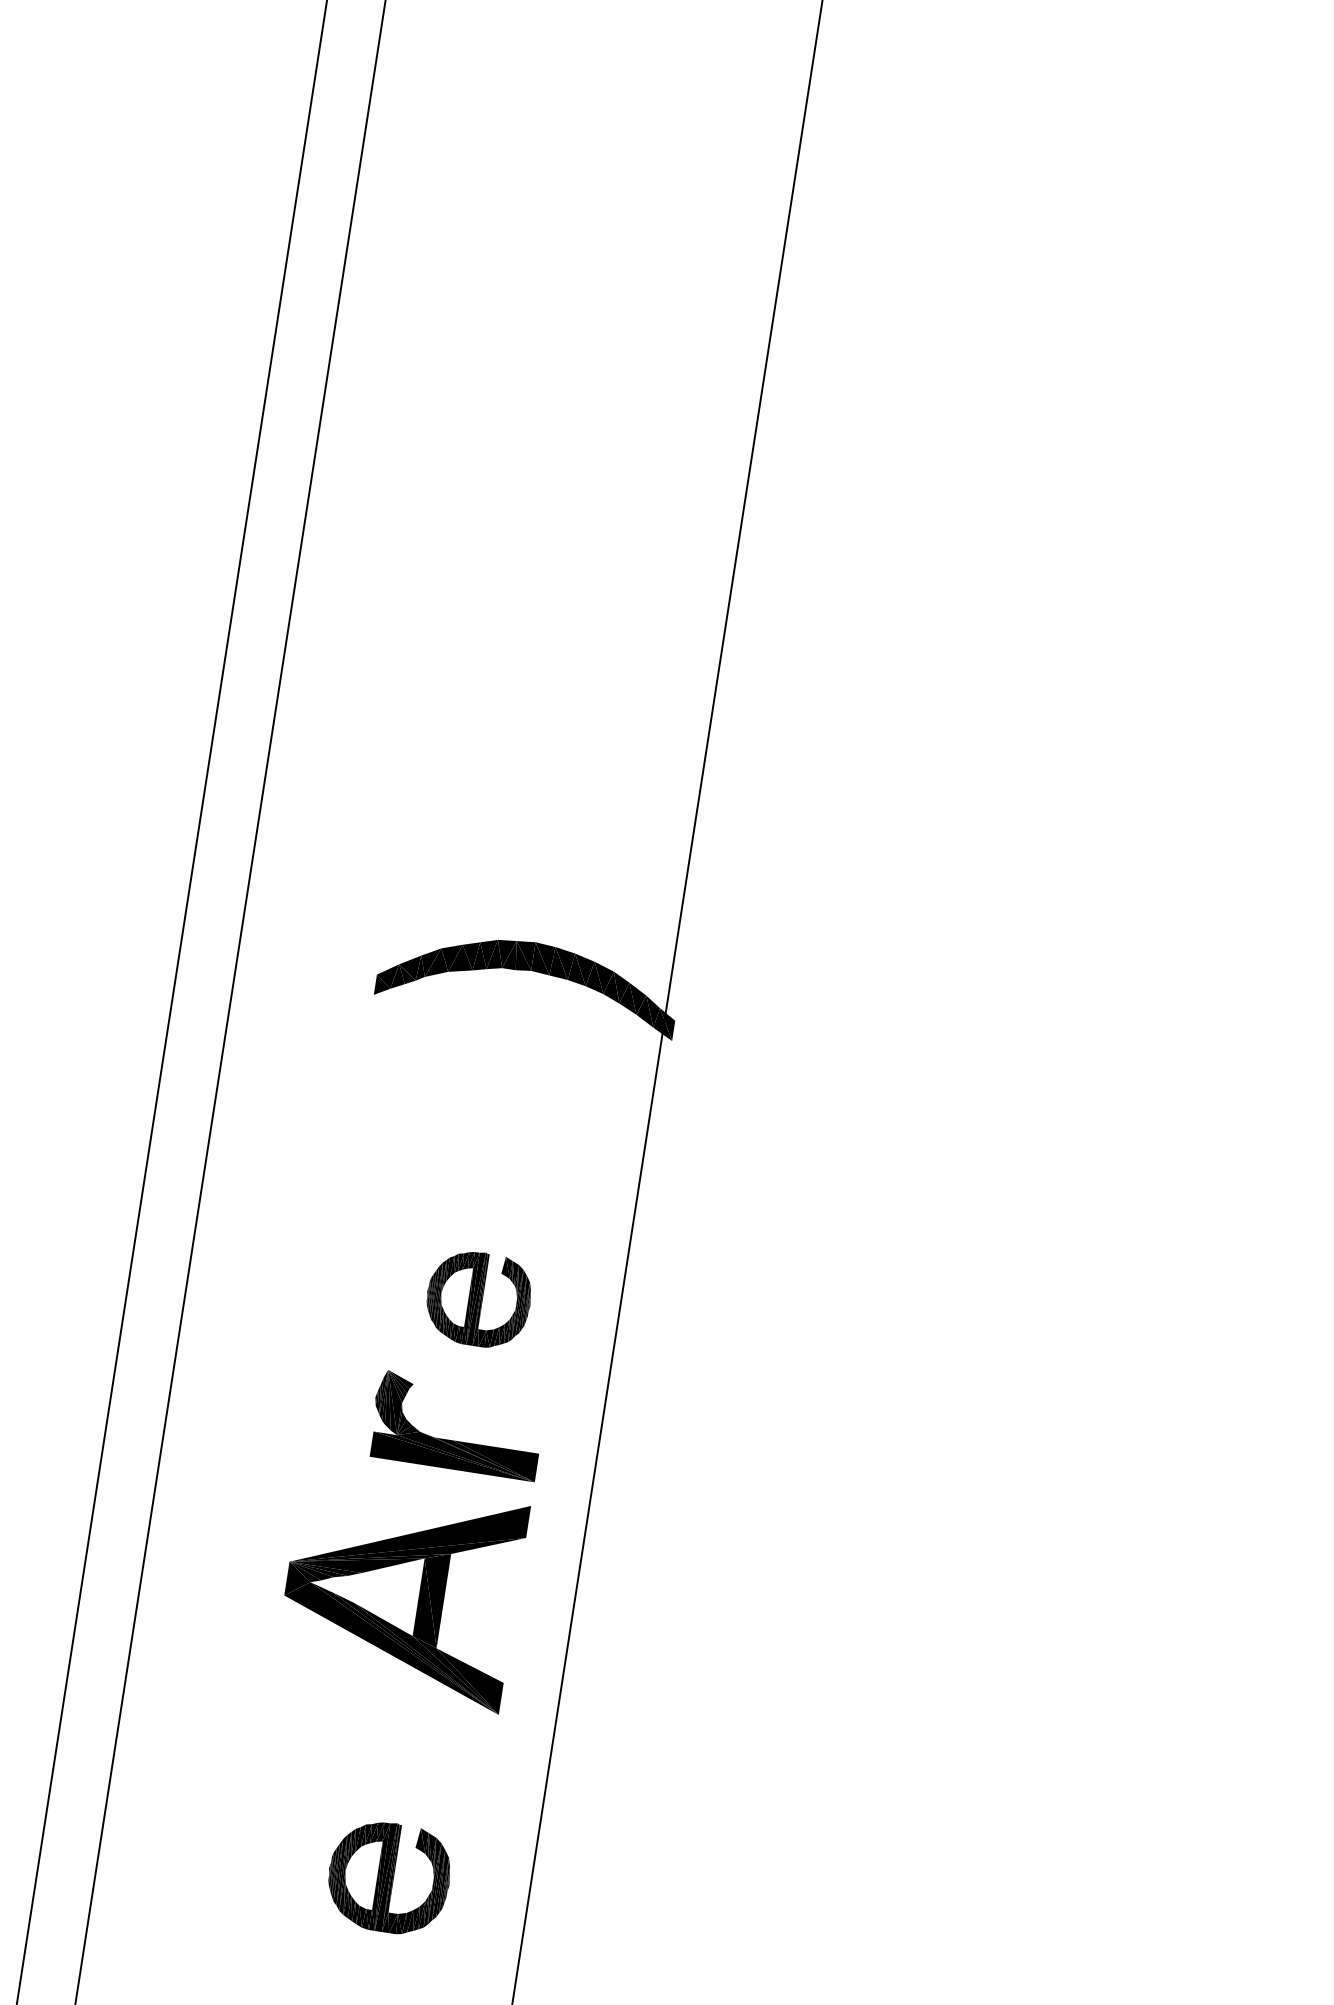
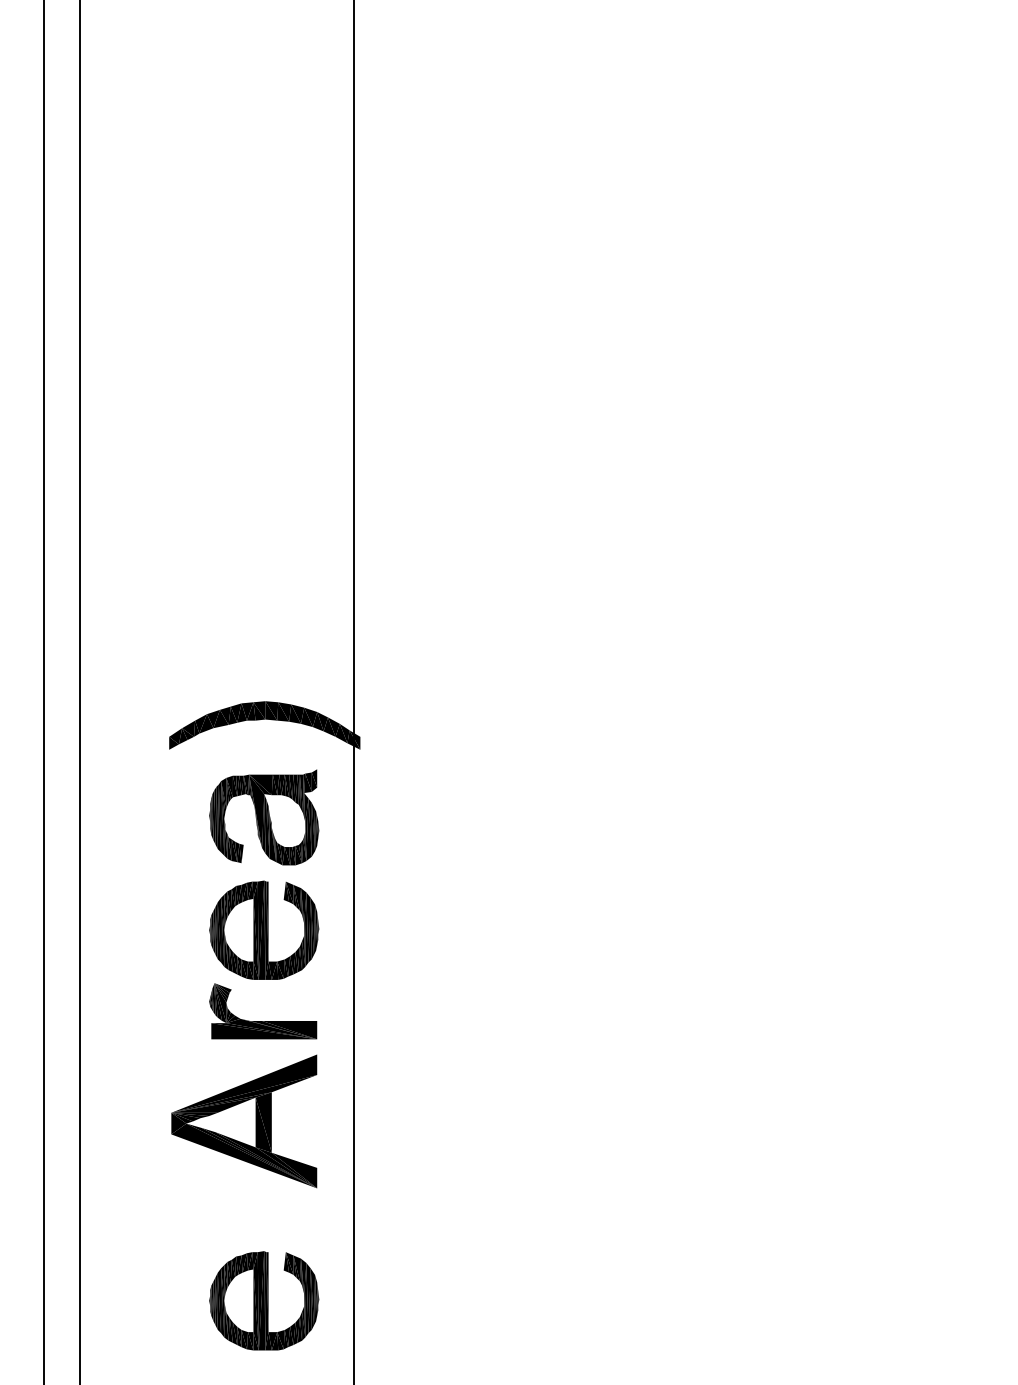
part: (506, 1123) -> (264, 817), added
part: (479, 1298) -> (264, 929), size x1.67
part: (389, 1877) -> (264, 1300), size x1.43

